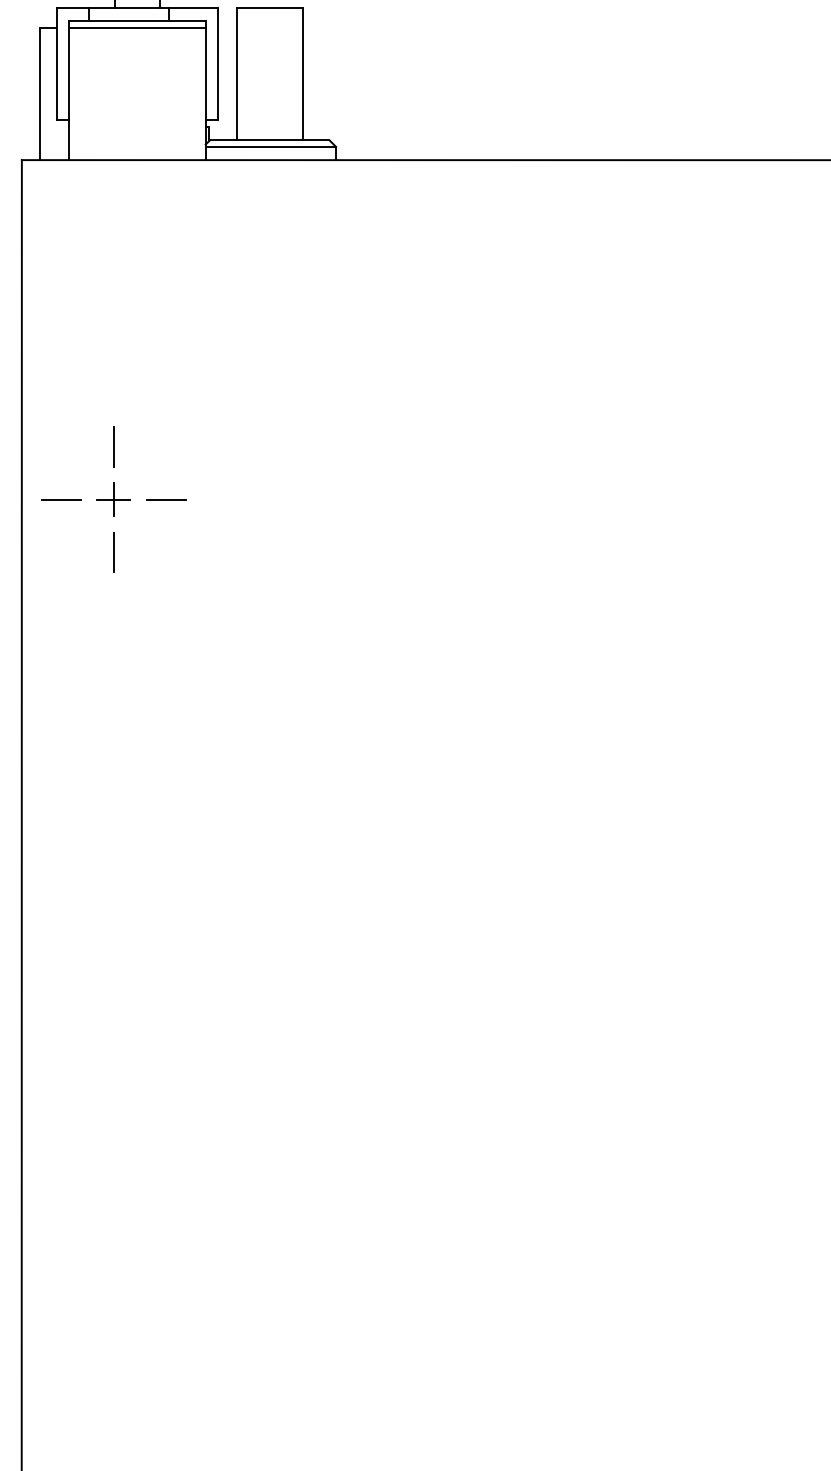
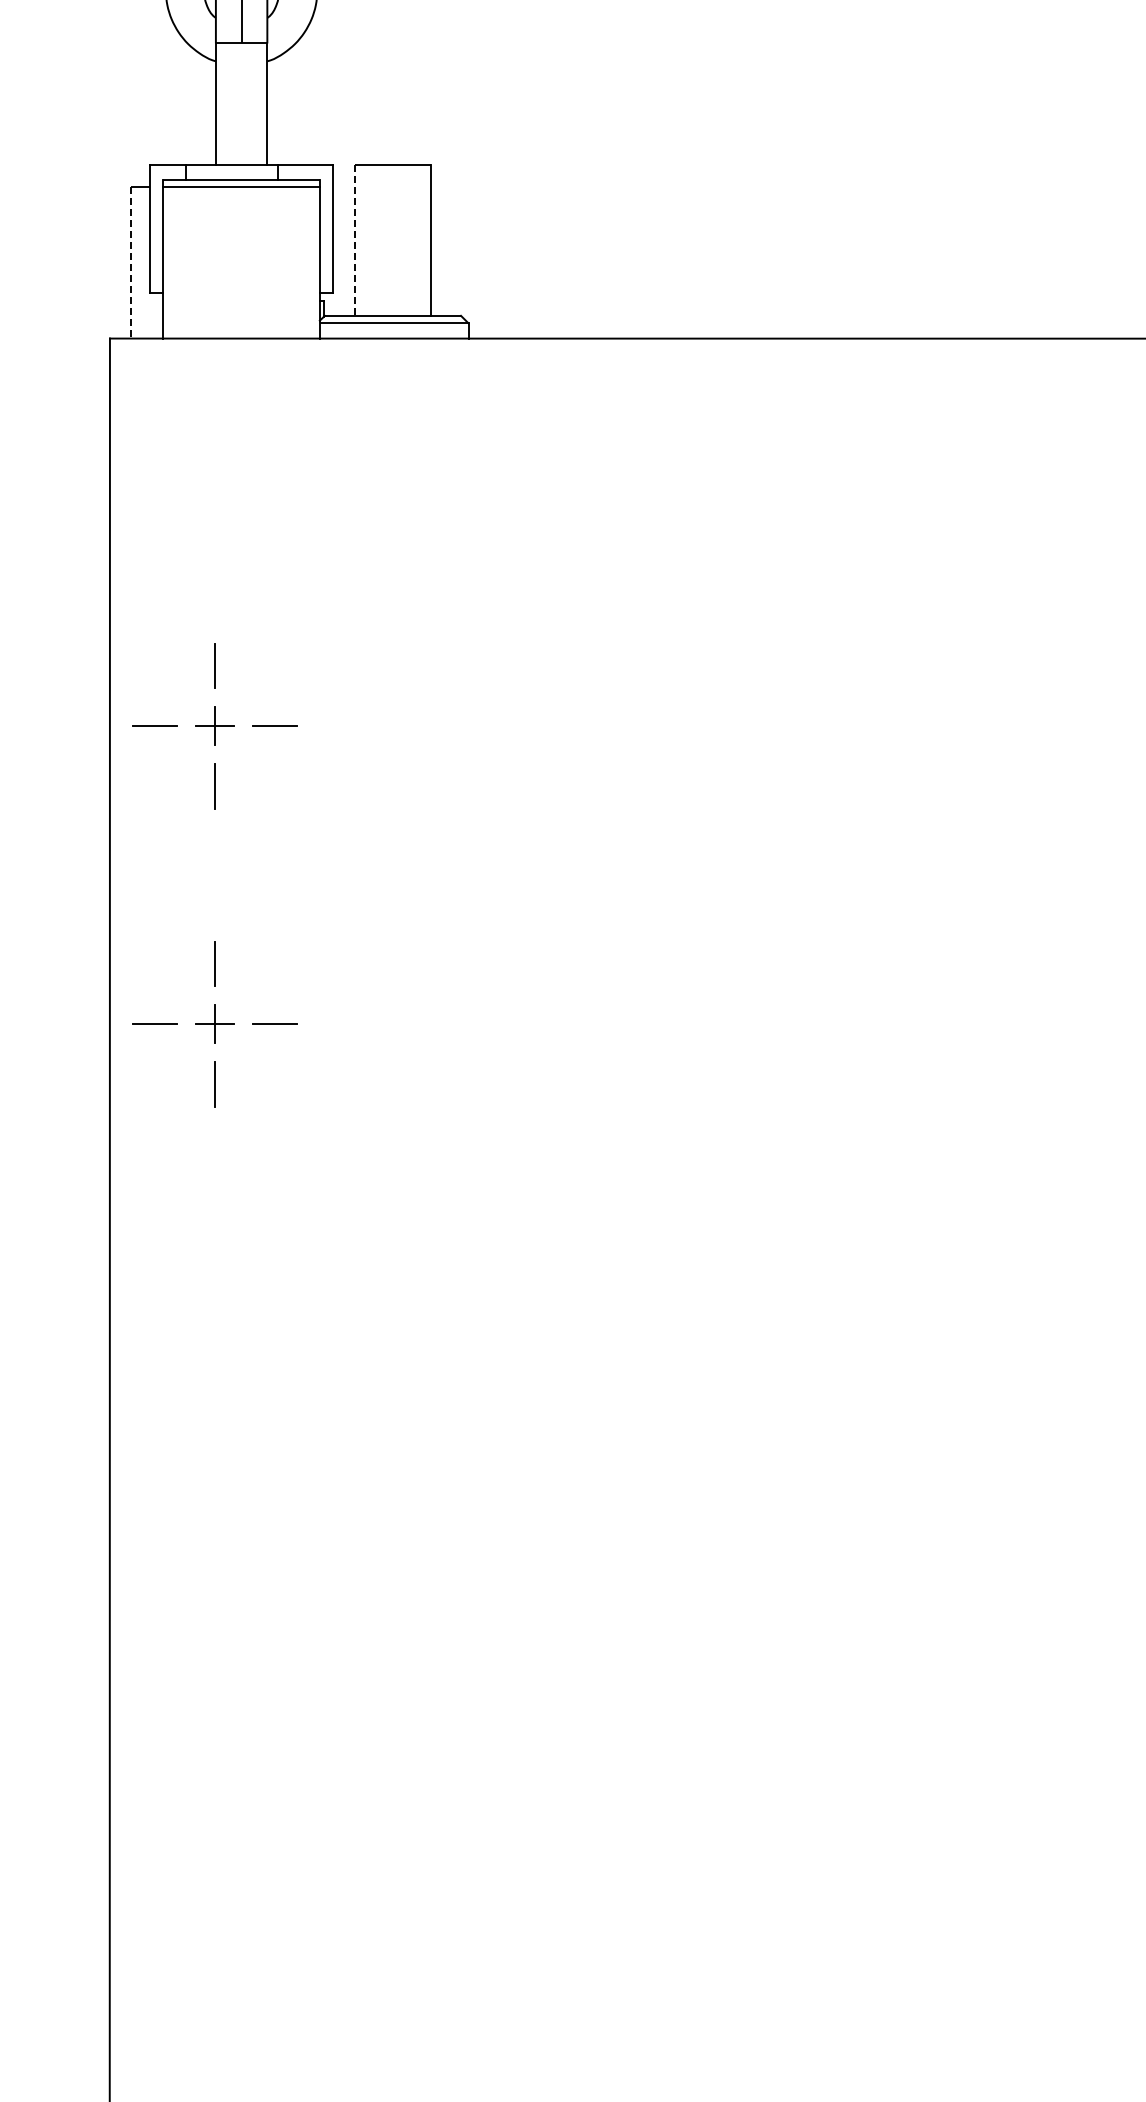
line: (236, 74) -> (355, 240), solid -> dashed
line: (39, 93) -> (130, 262), solid -> dashed
part: (113, 761) -> (214, 1024), added

